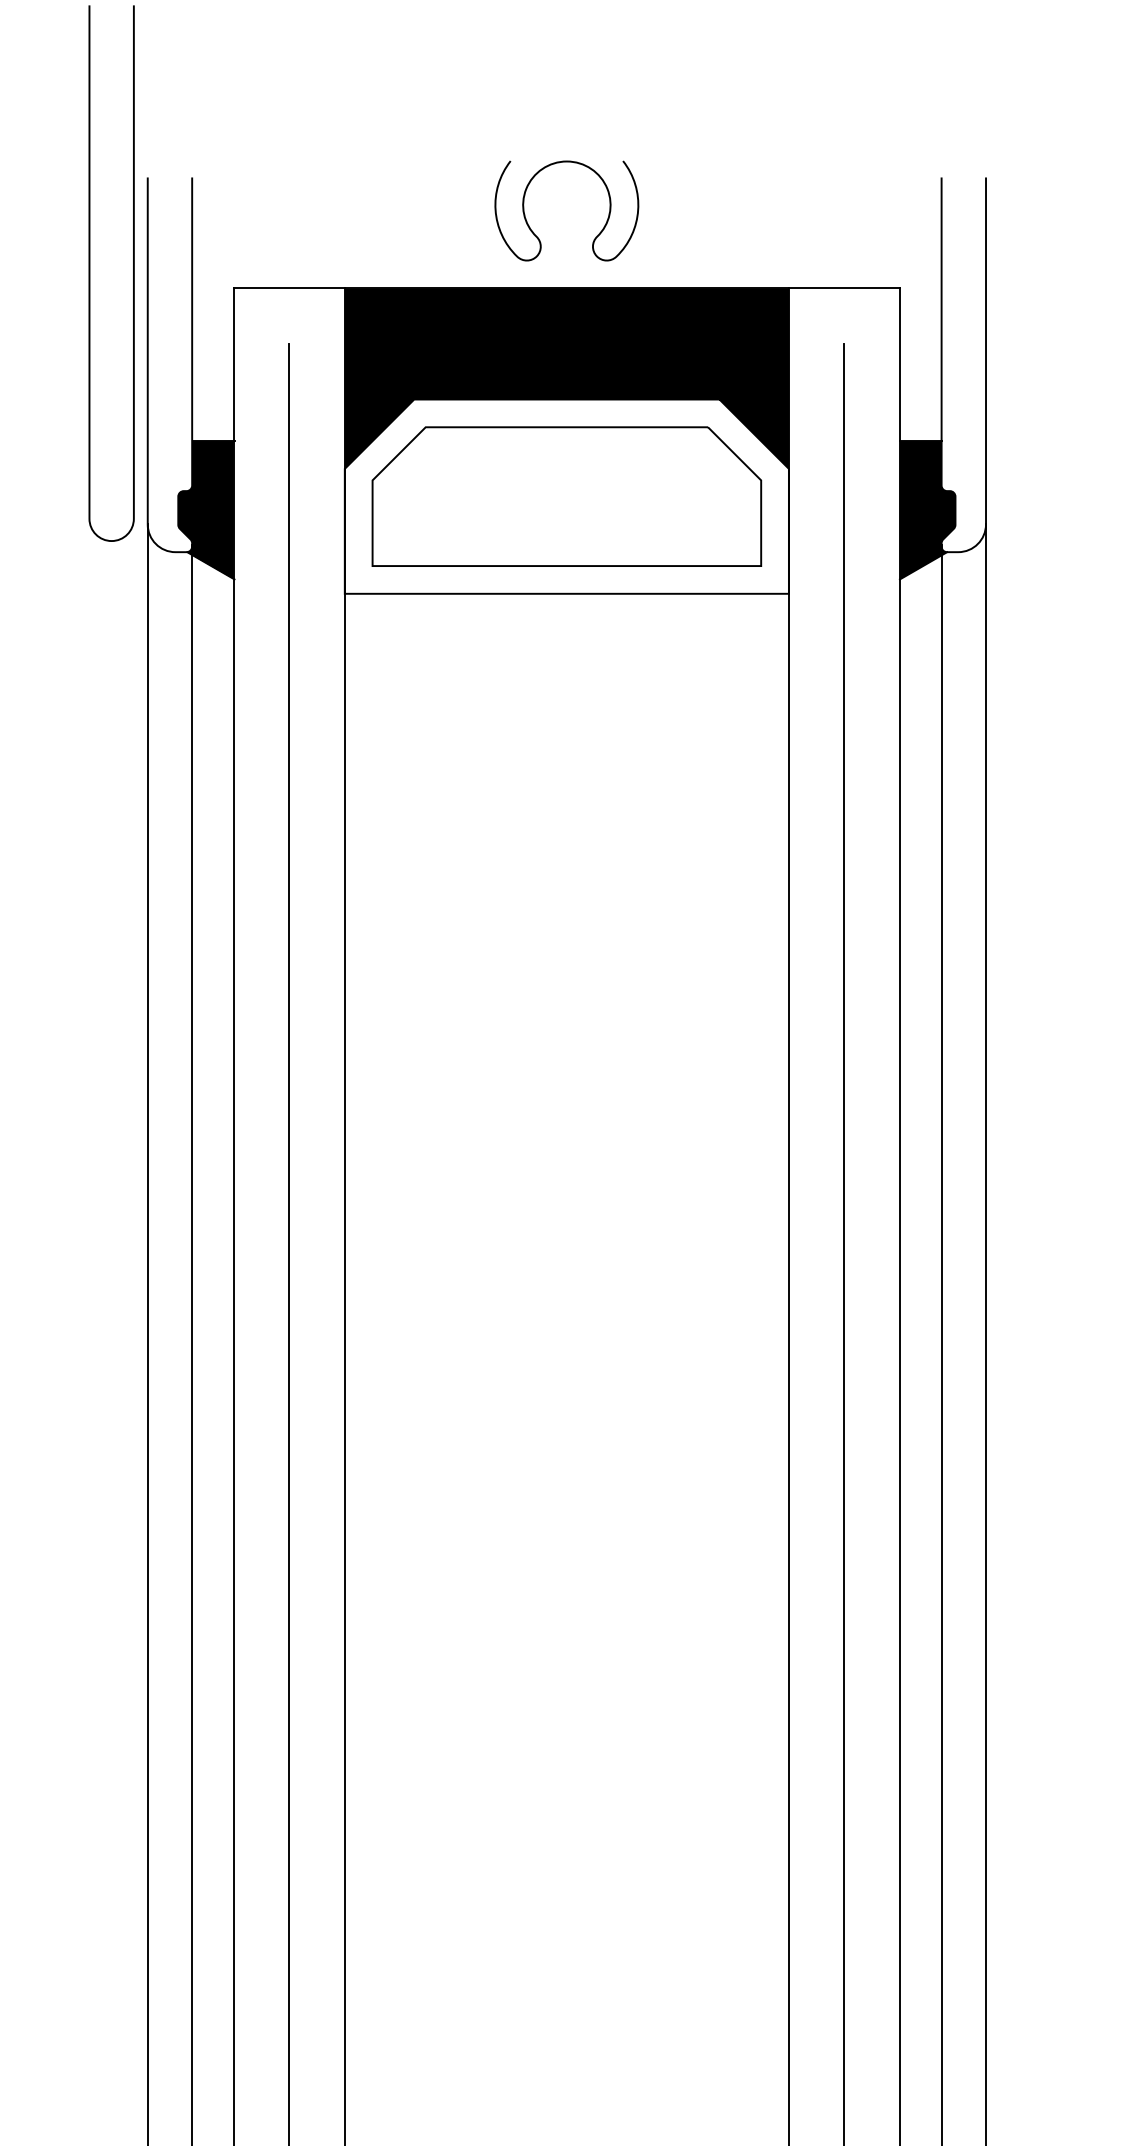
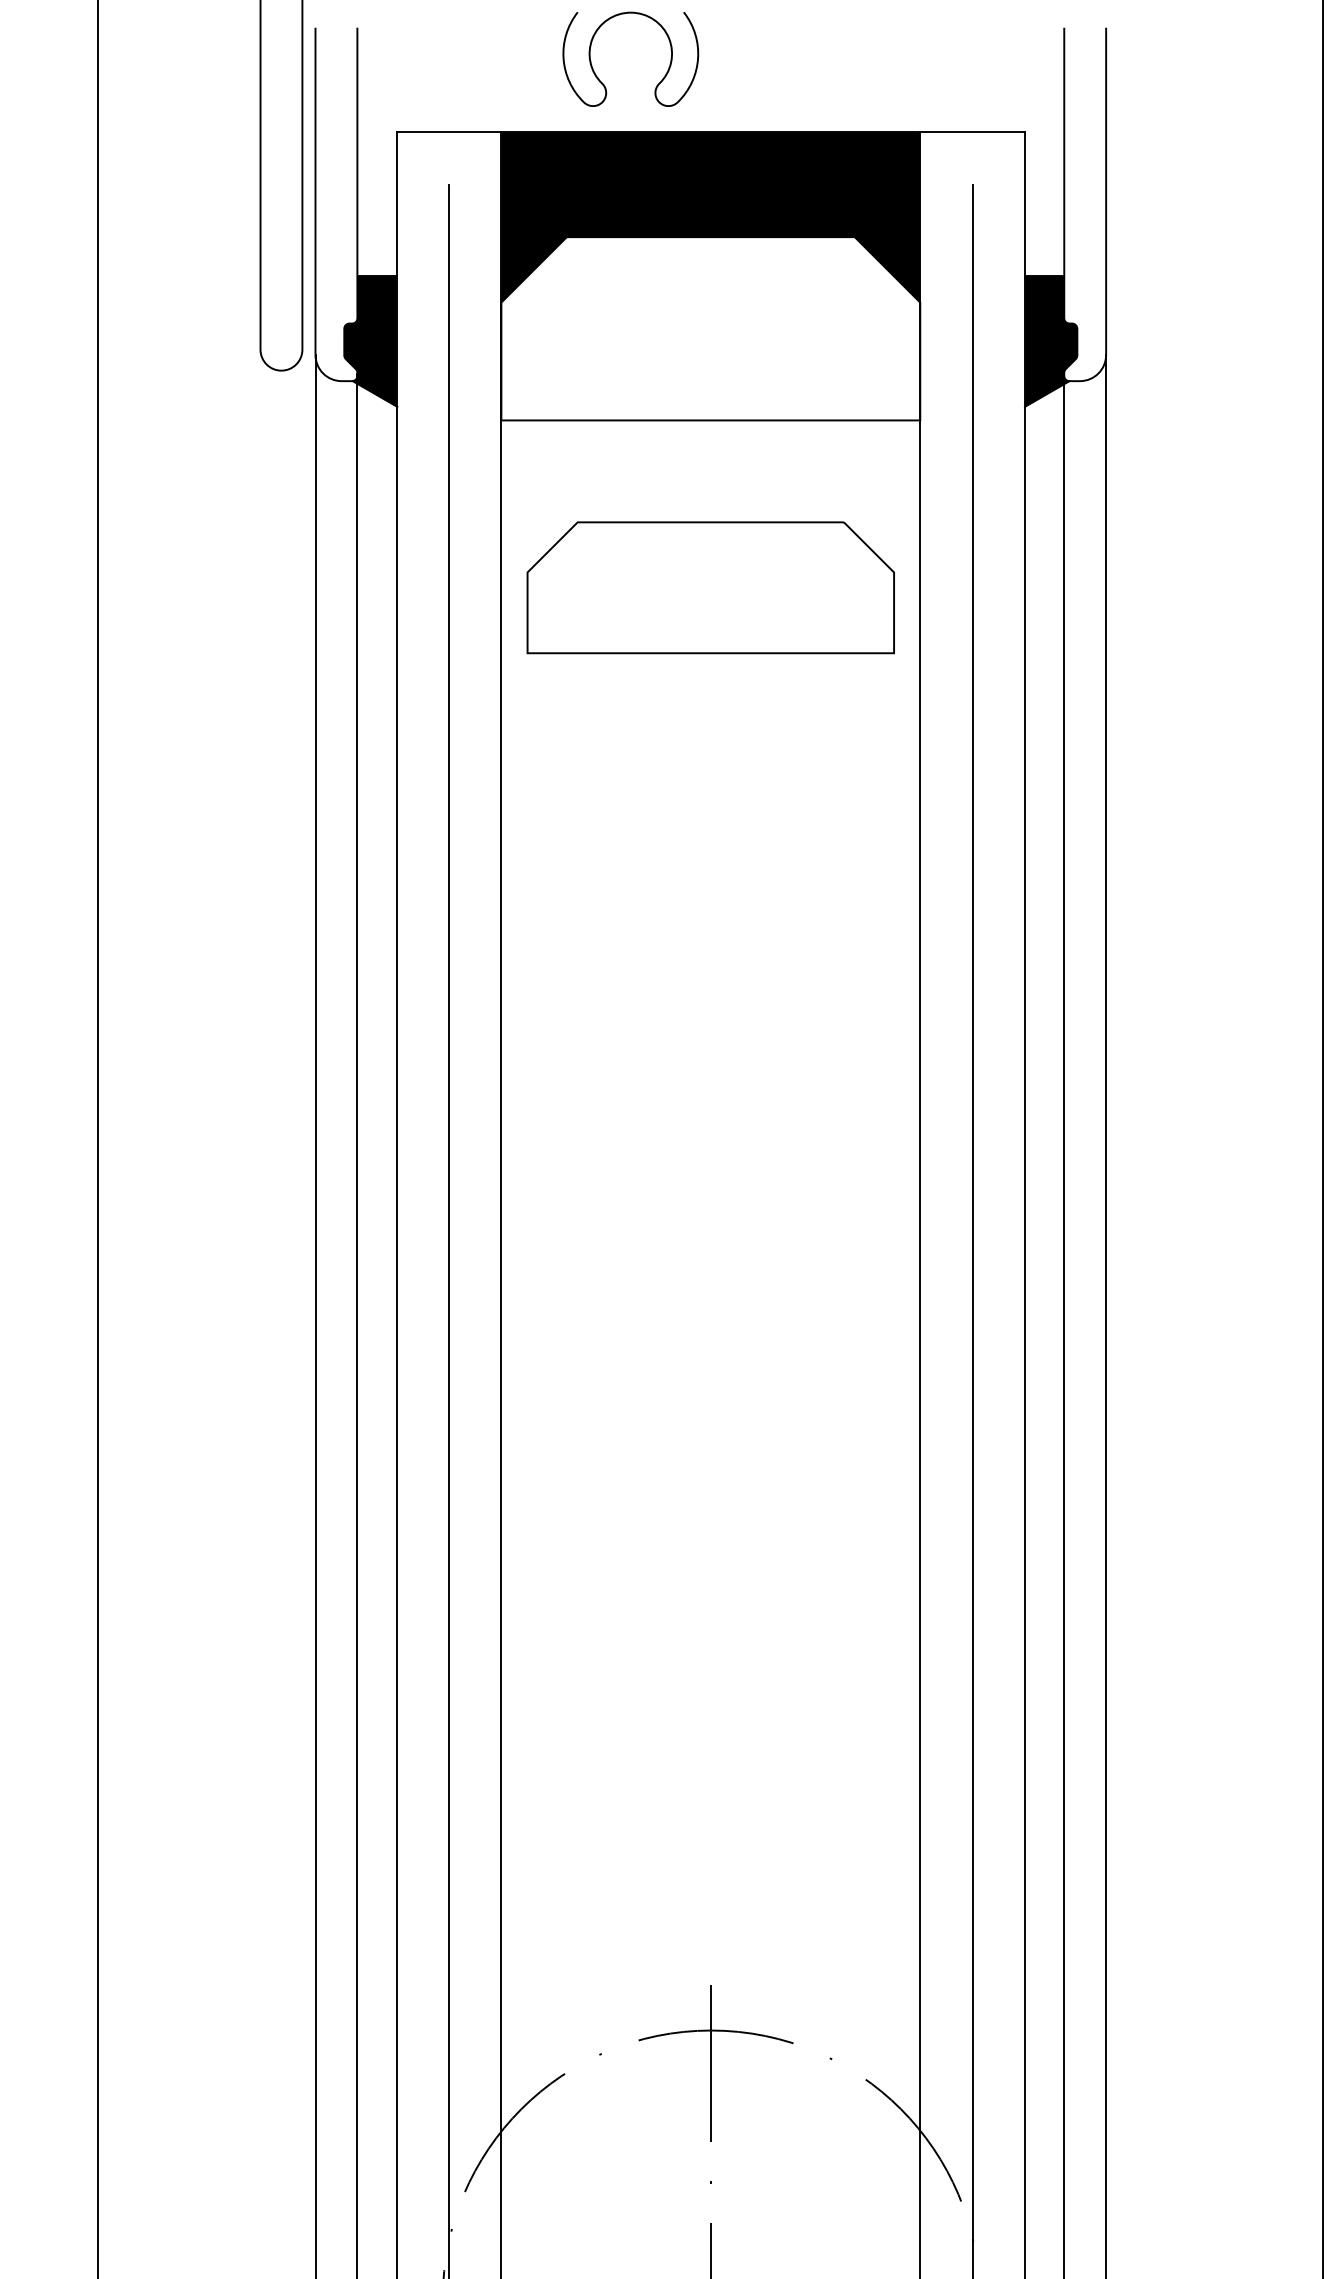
curve: (538, 237) -> (604, 84), moved
part: (566, 496) -> (710, 587), moved

